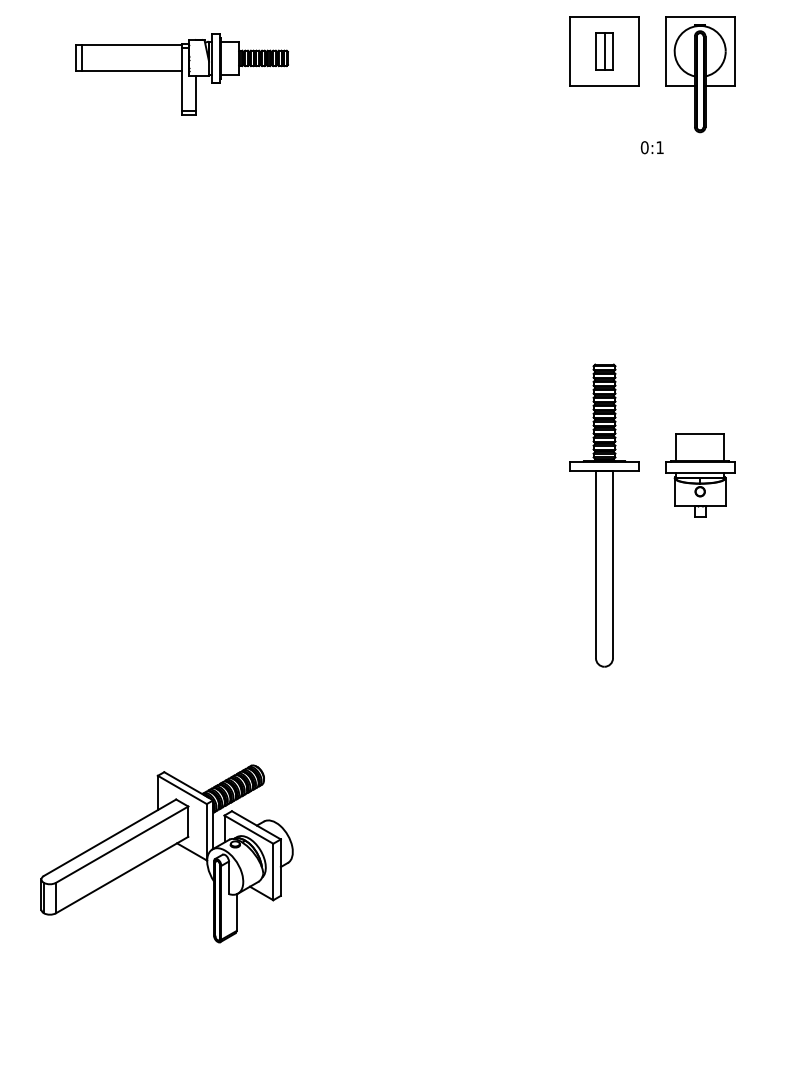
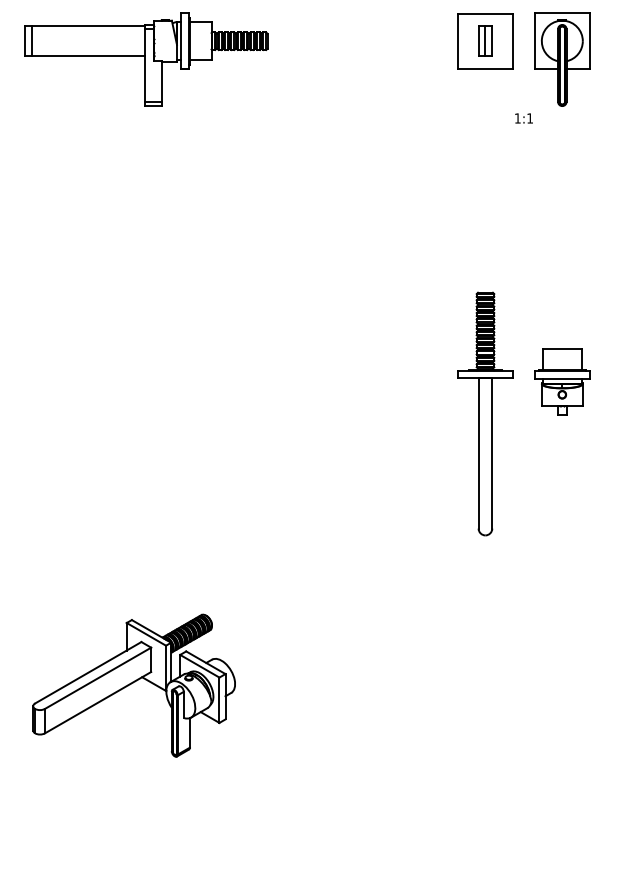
part: (182, 74) -> (146, 59), size x1.43
text: (644, 147) -> (517, 118), 0:1 -> 1:1

